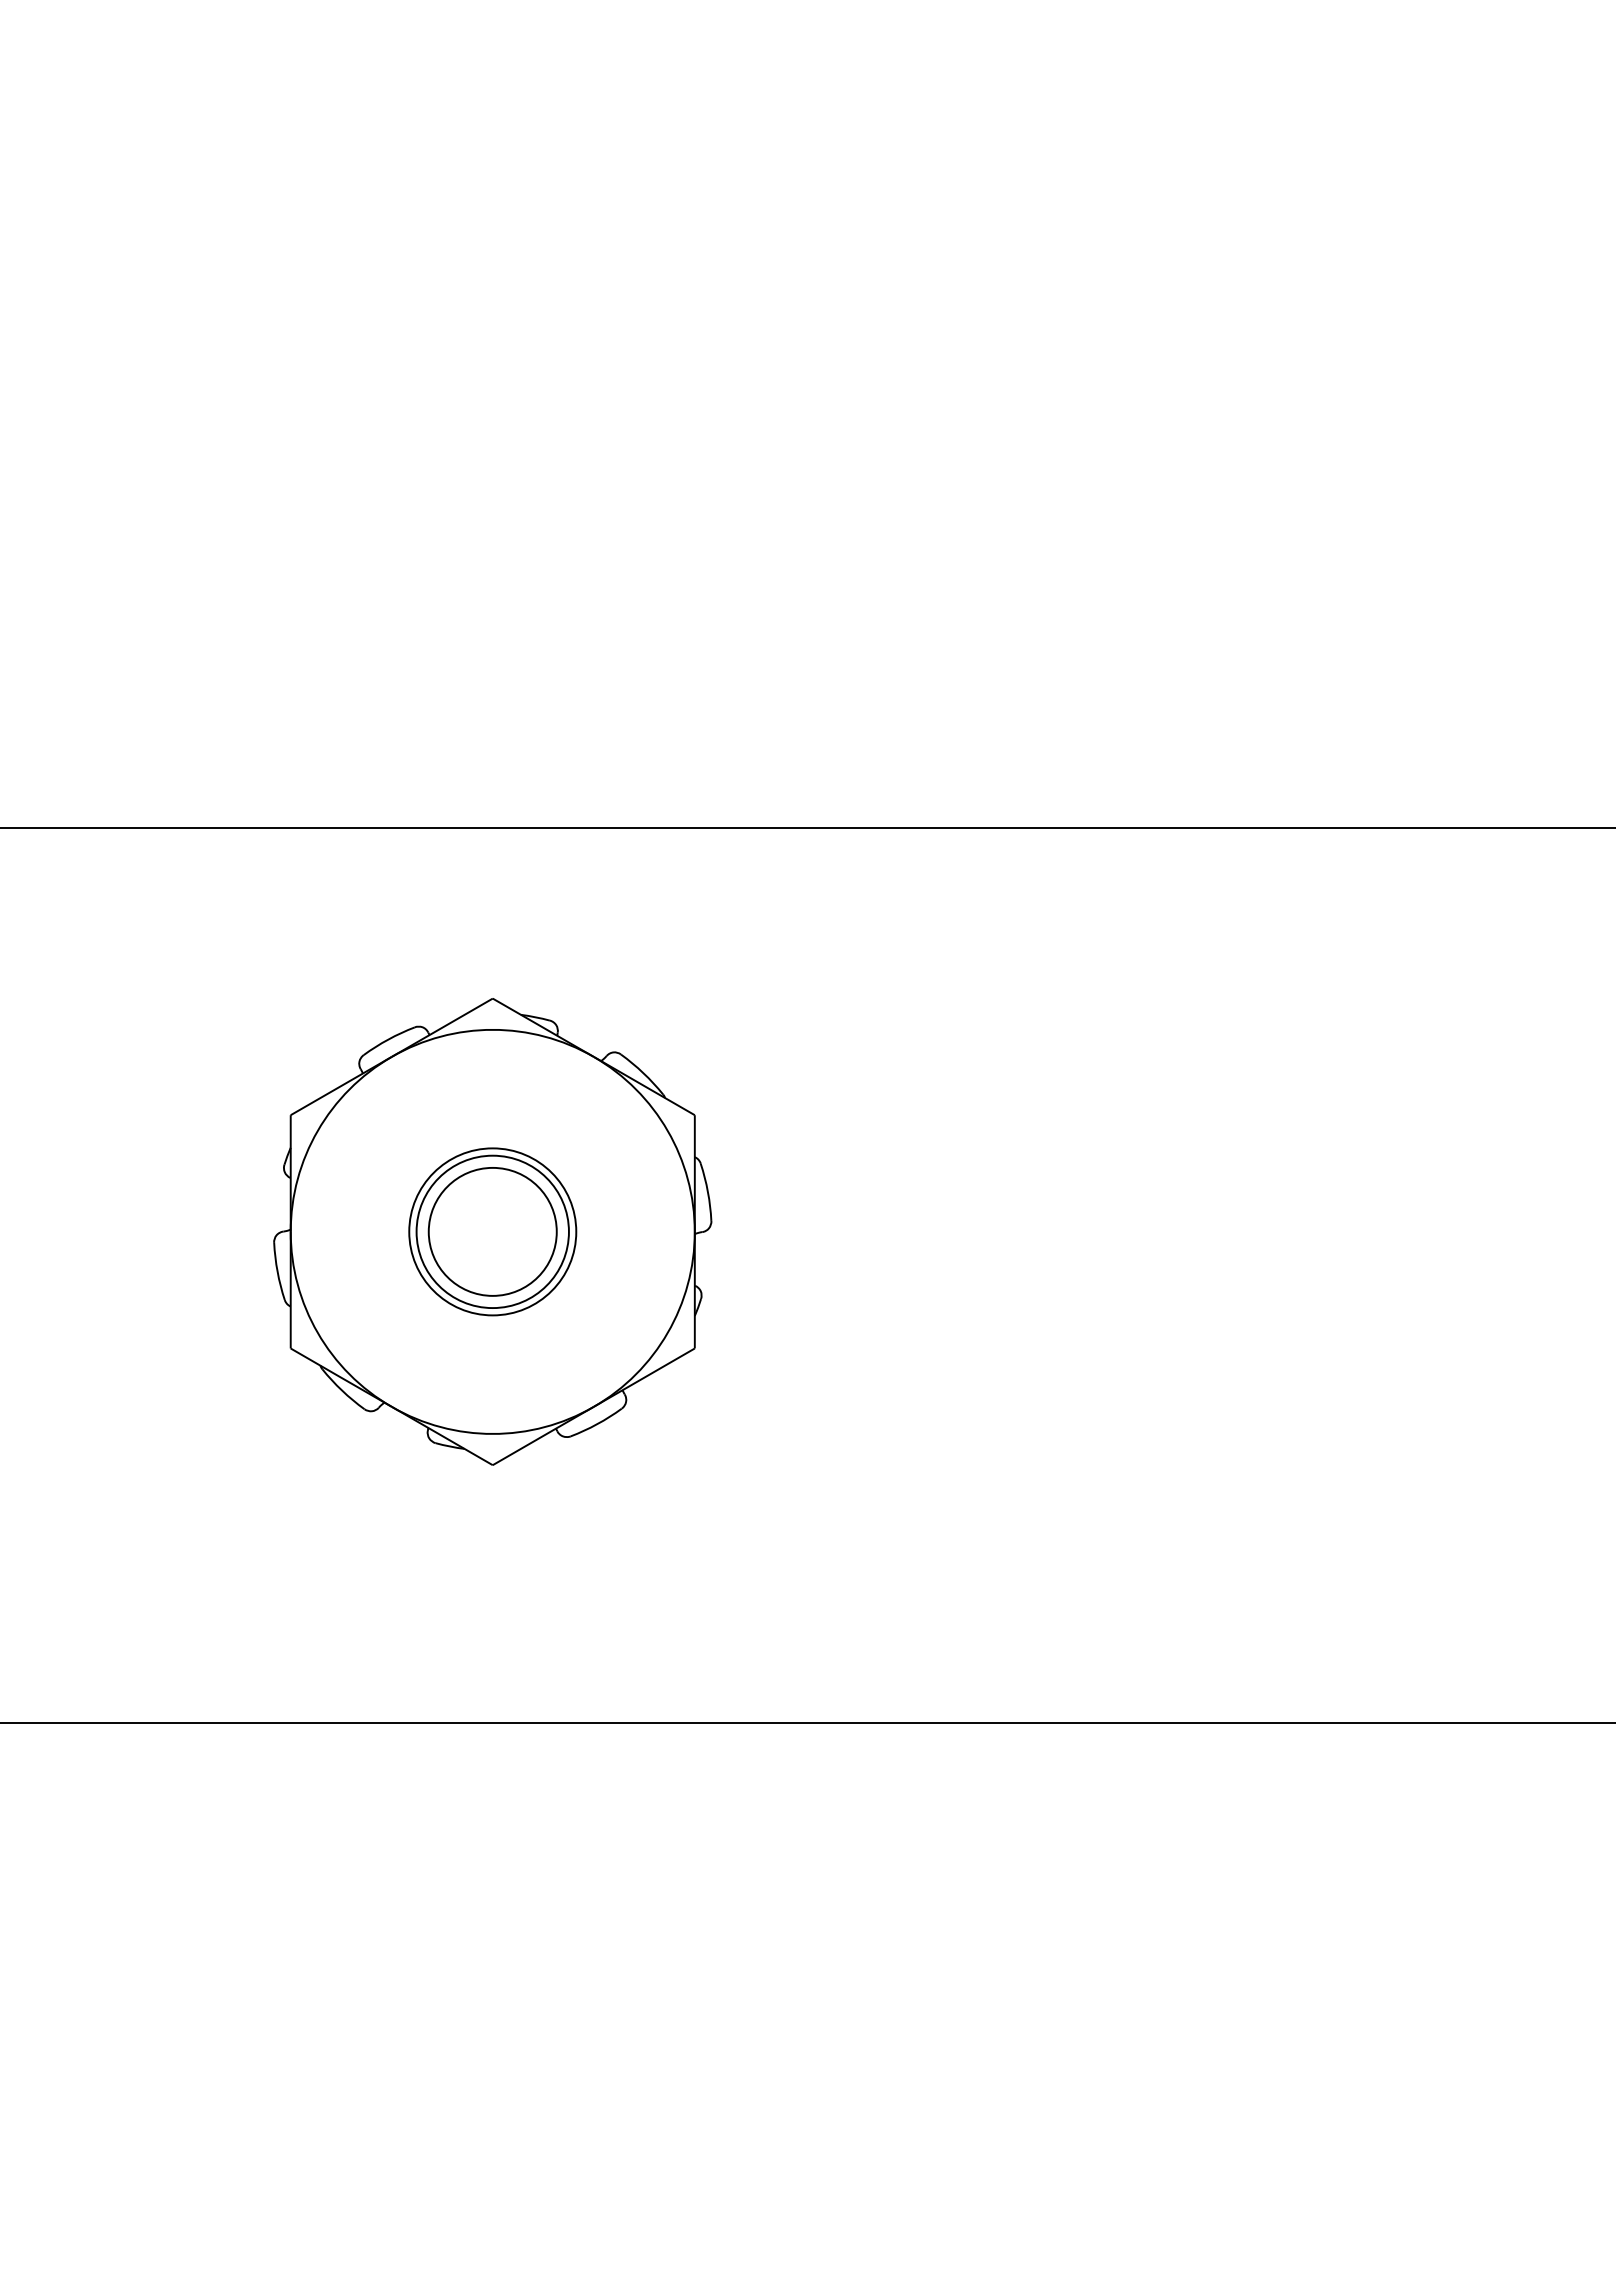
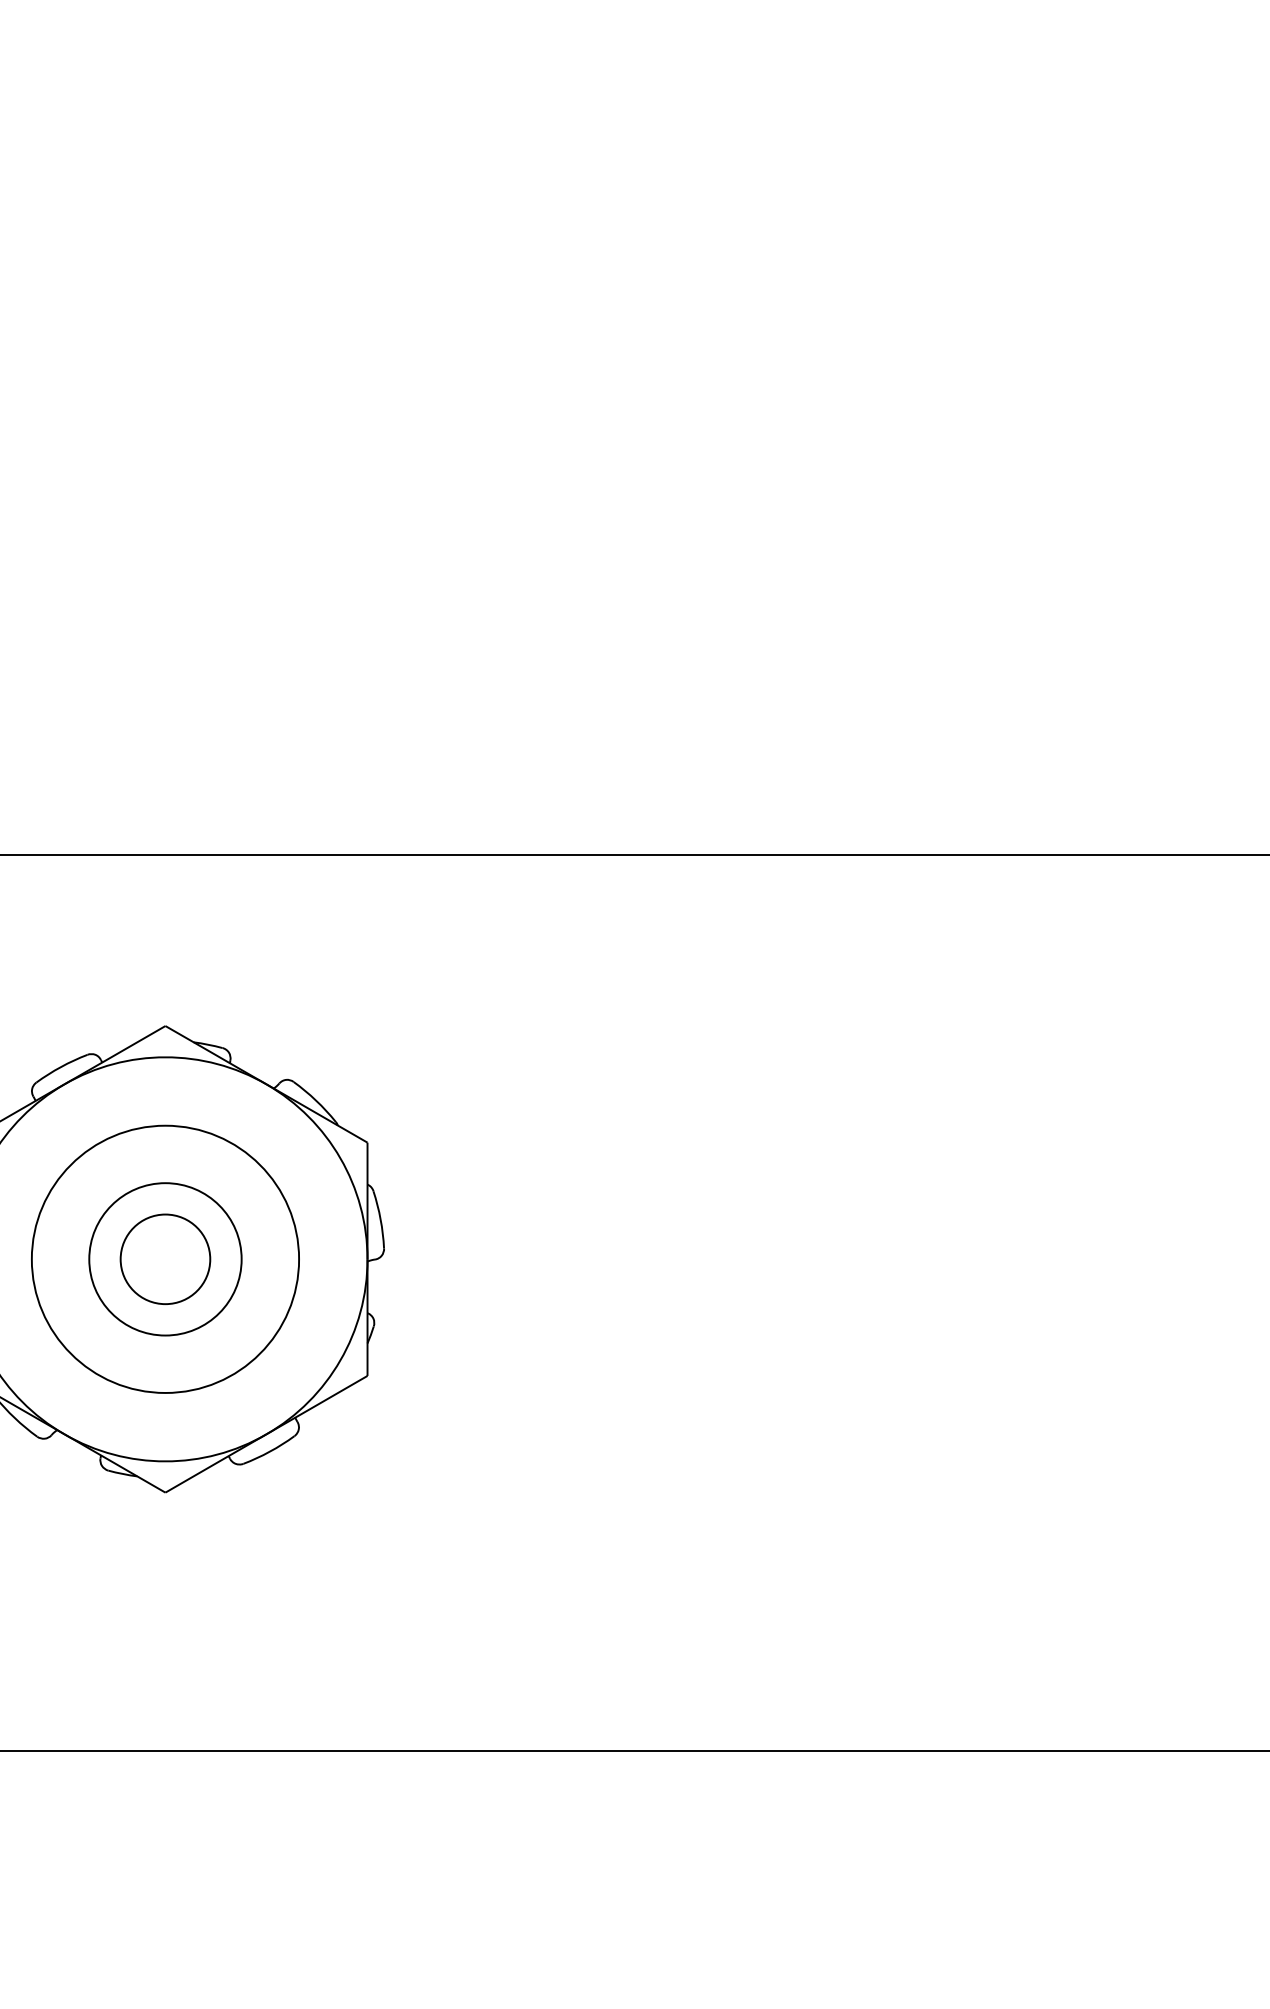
circle: (492, 1231) -> (165, 1258), size x0.7
circle: (492, 1231) -> (165, 1258), size x1.6

